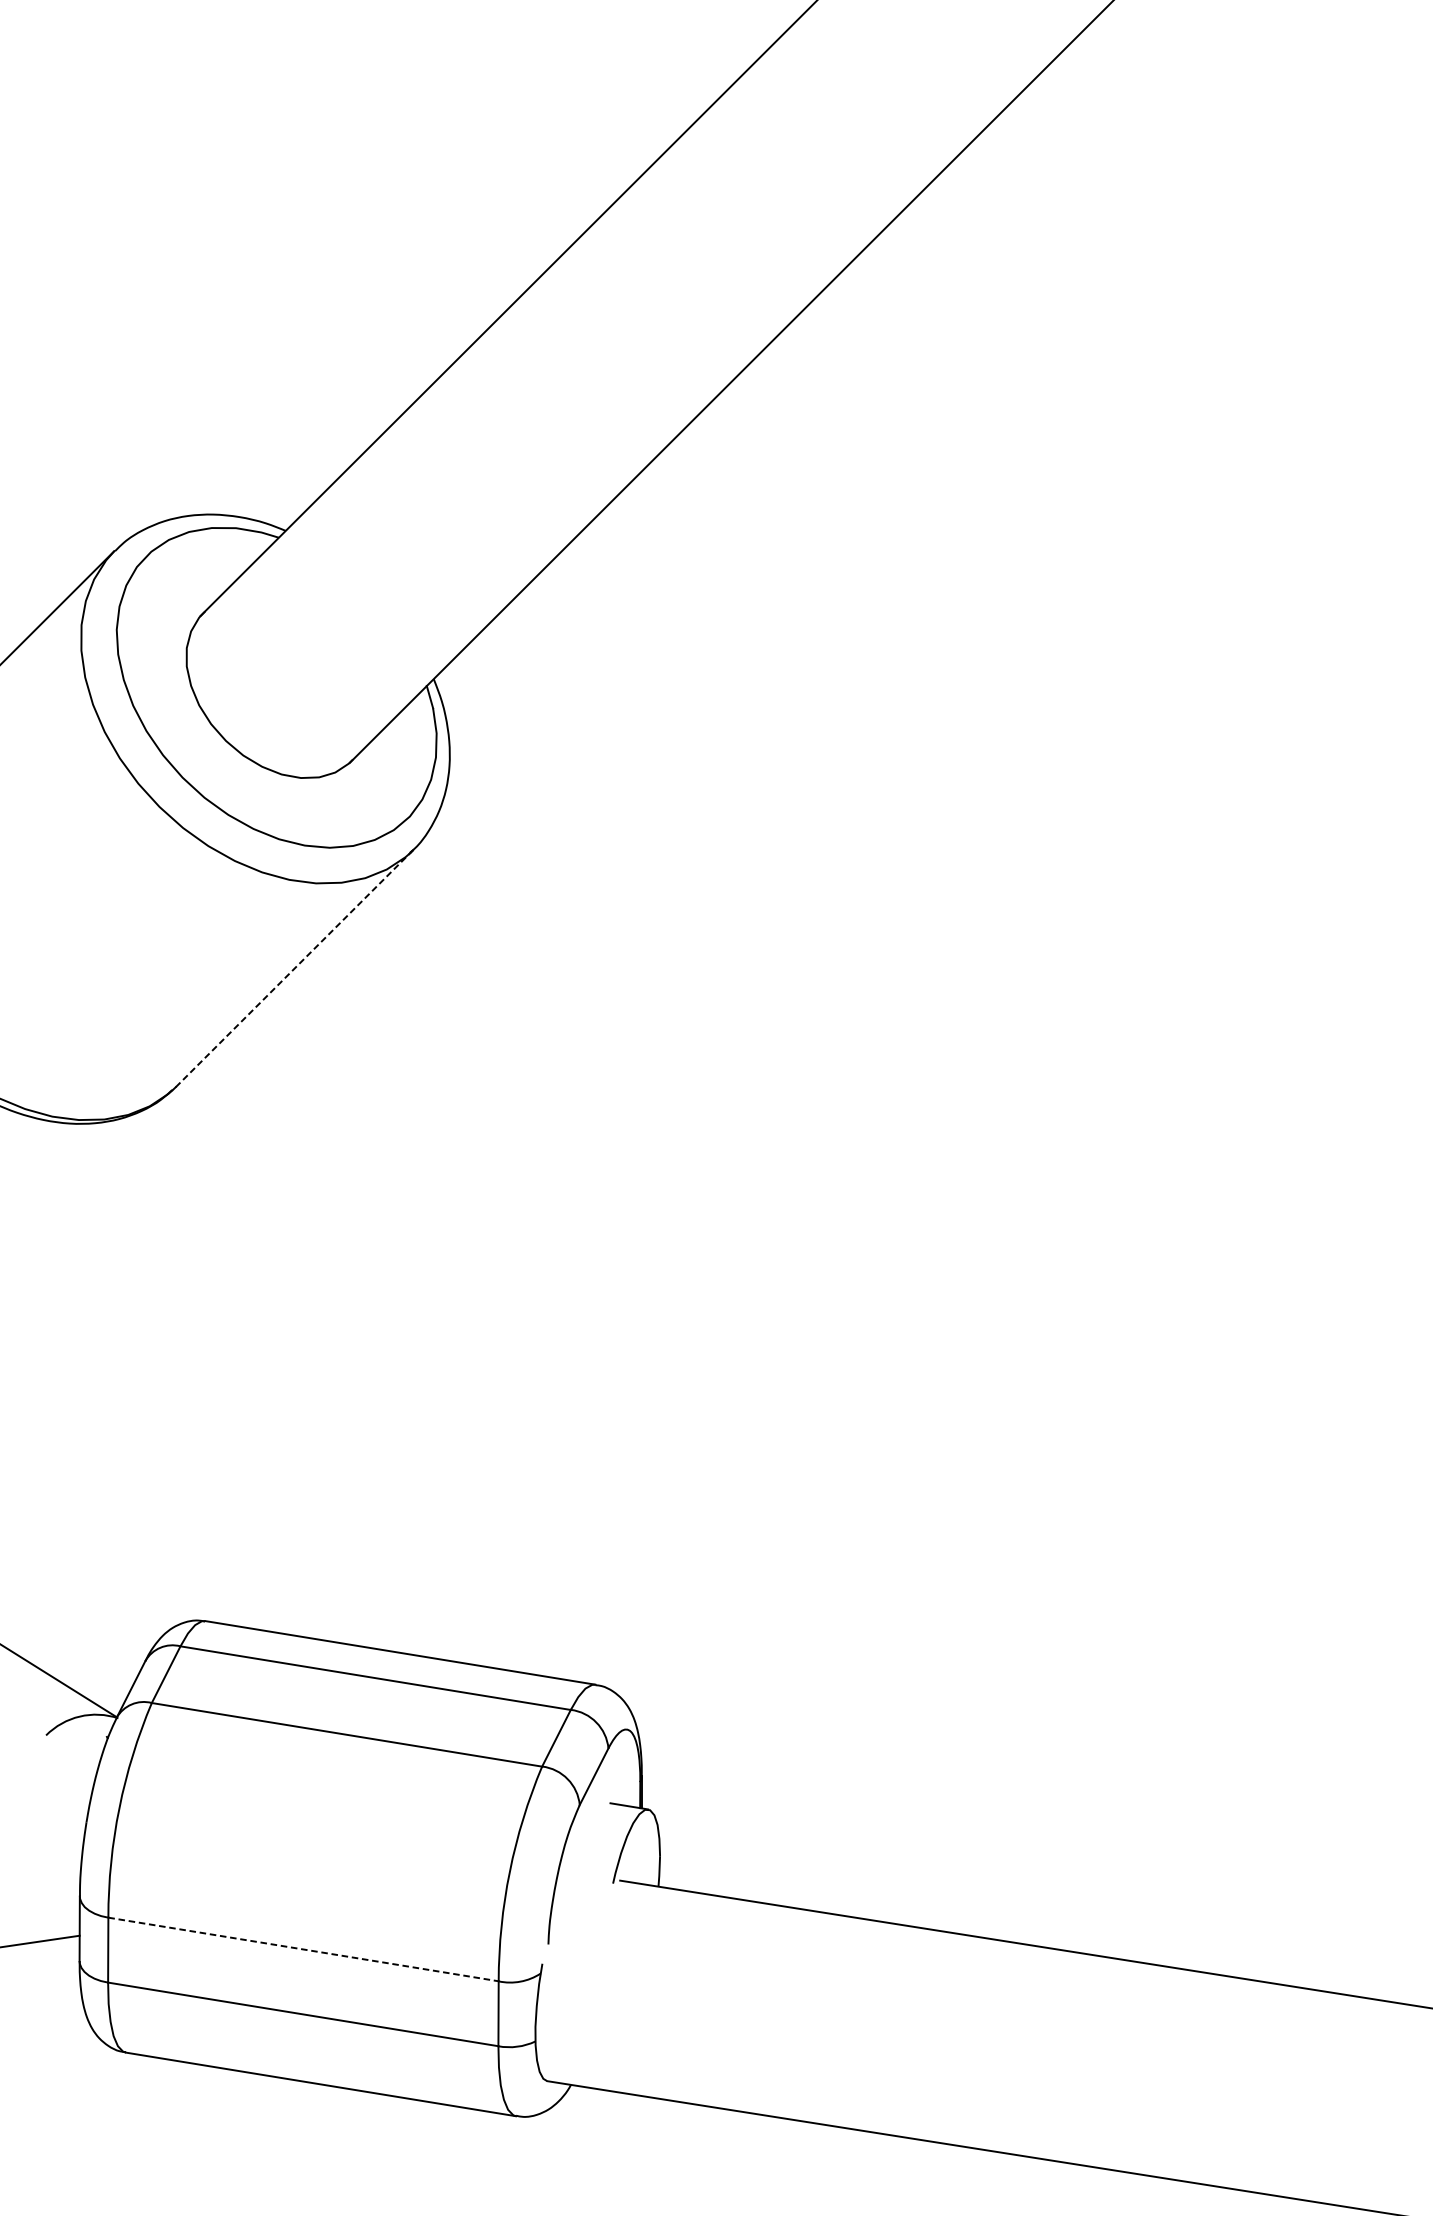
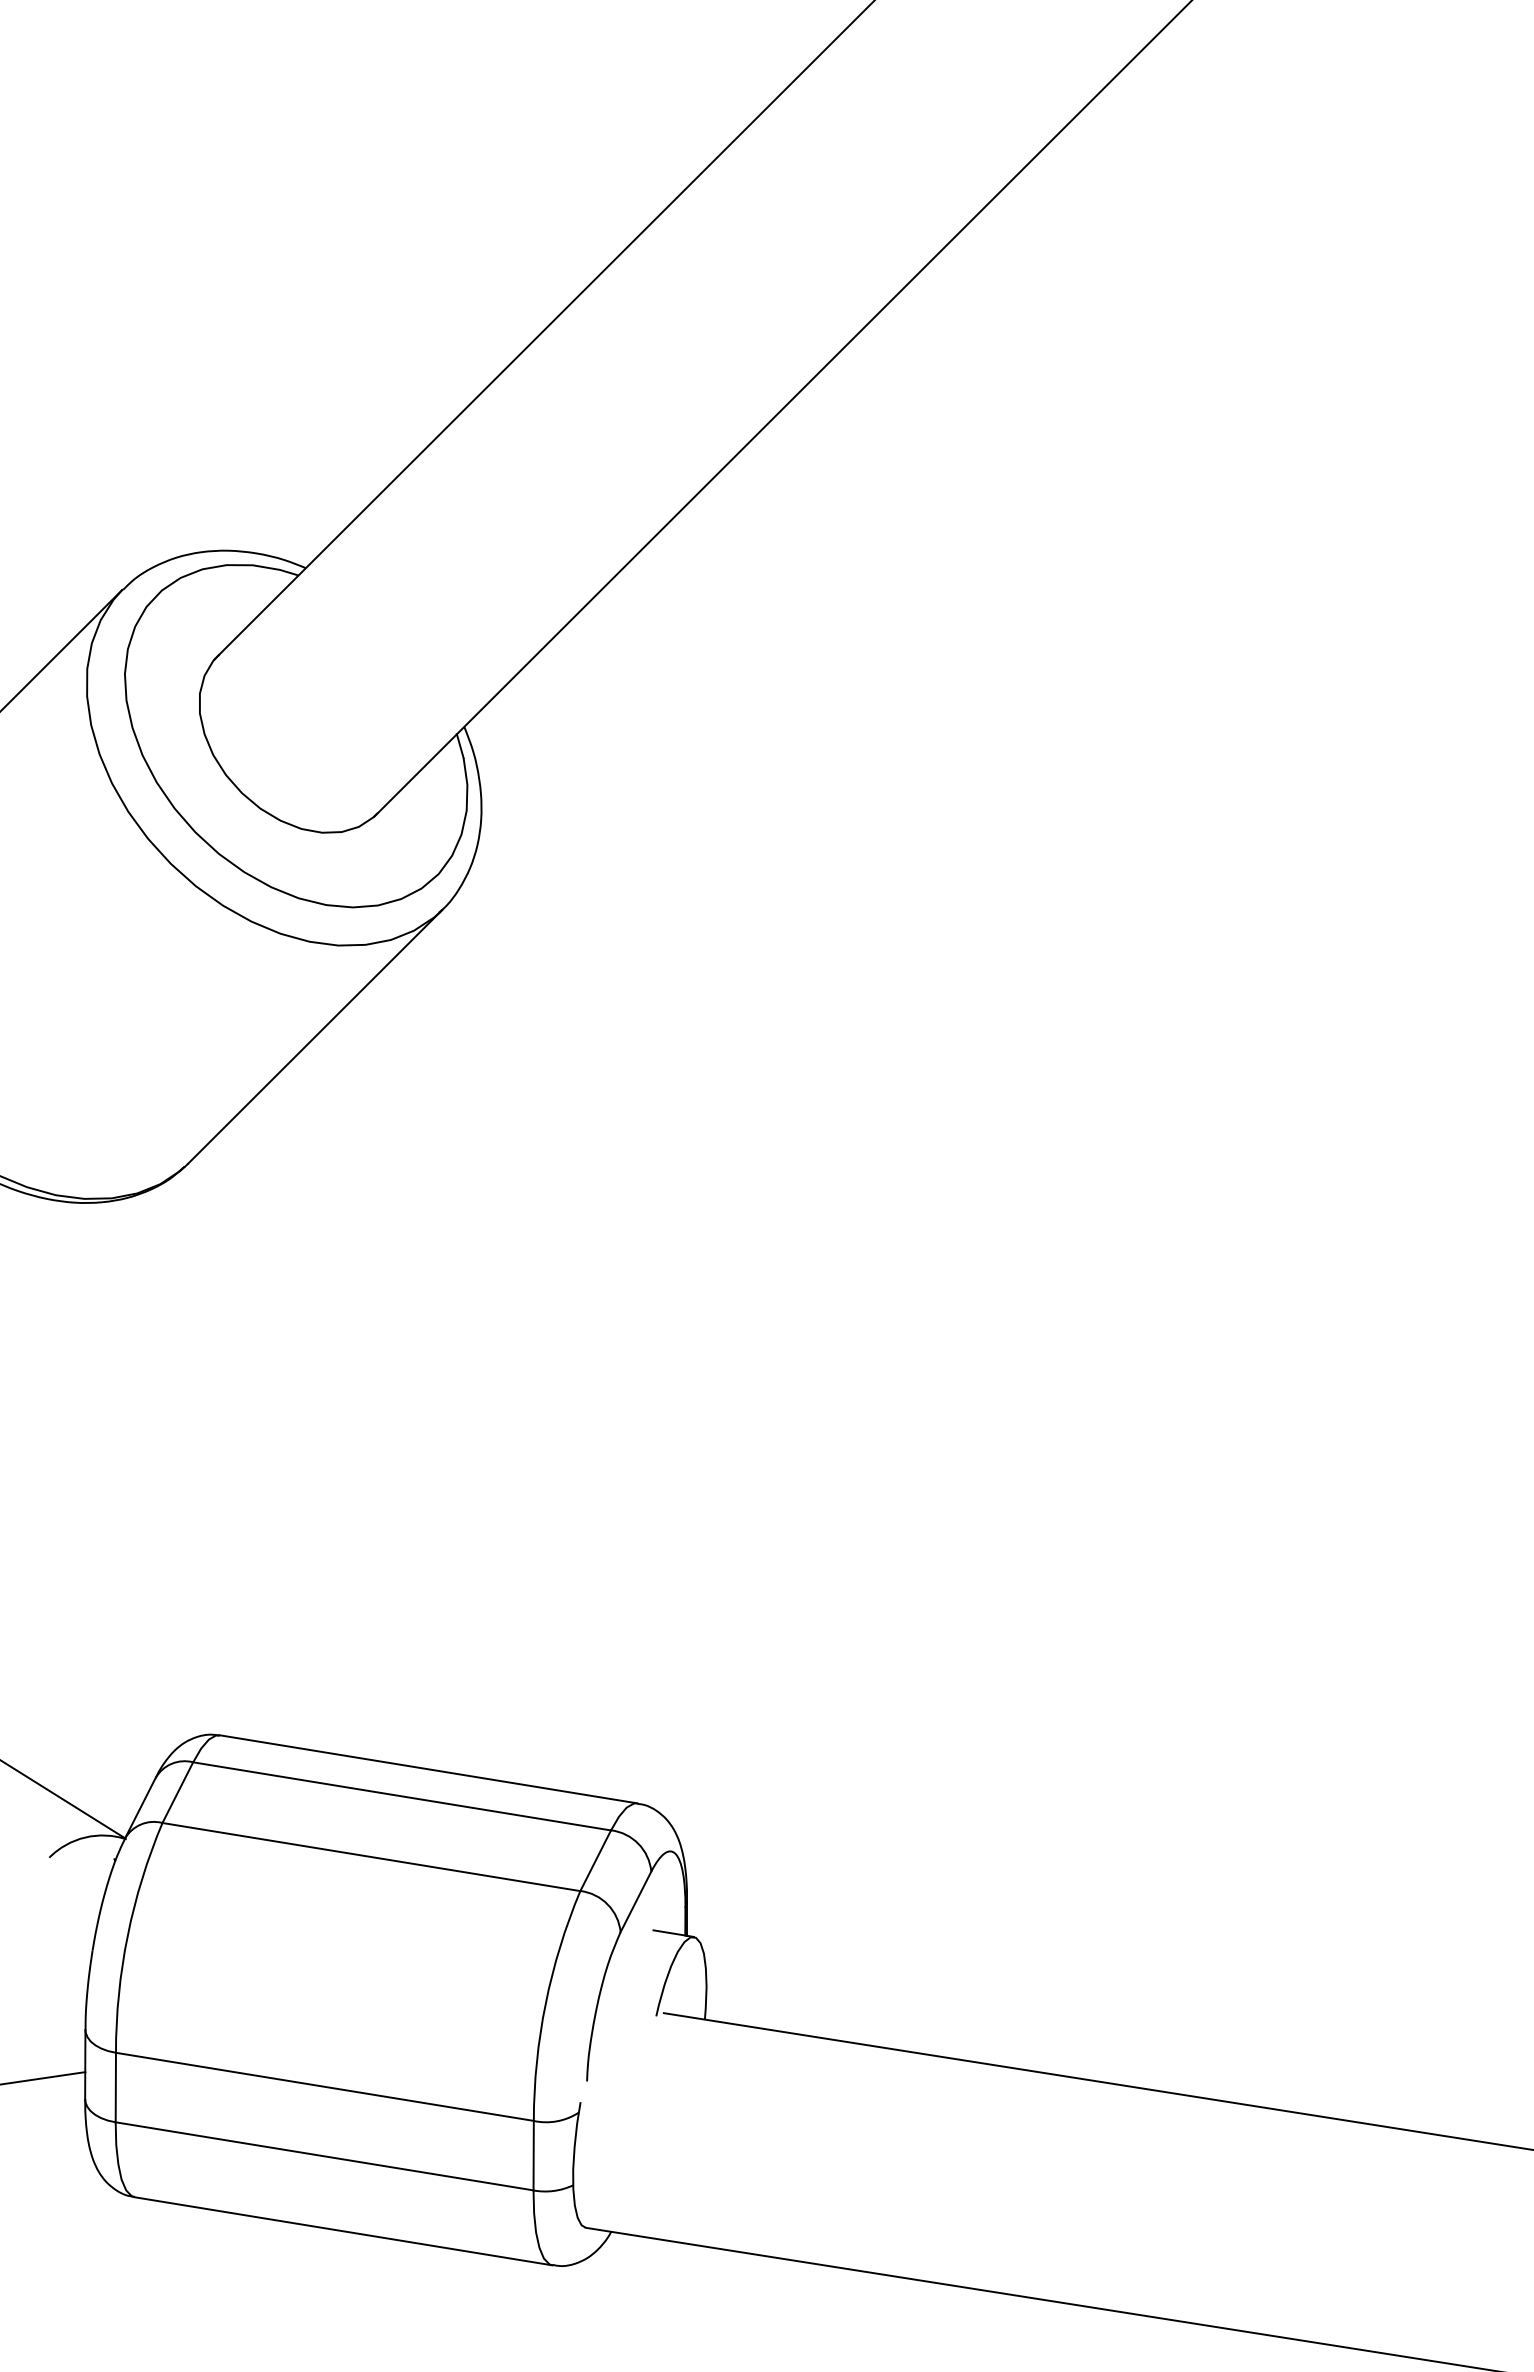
line: (294, 968) -> (315, 1036), dashed -> solid
line: (303, 1949) -> (324, 2086), dashed -> solid

